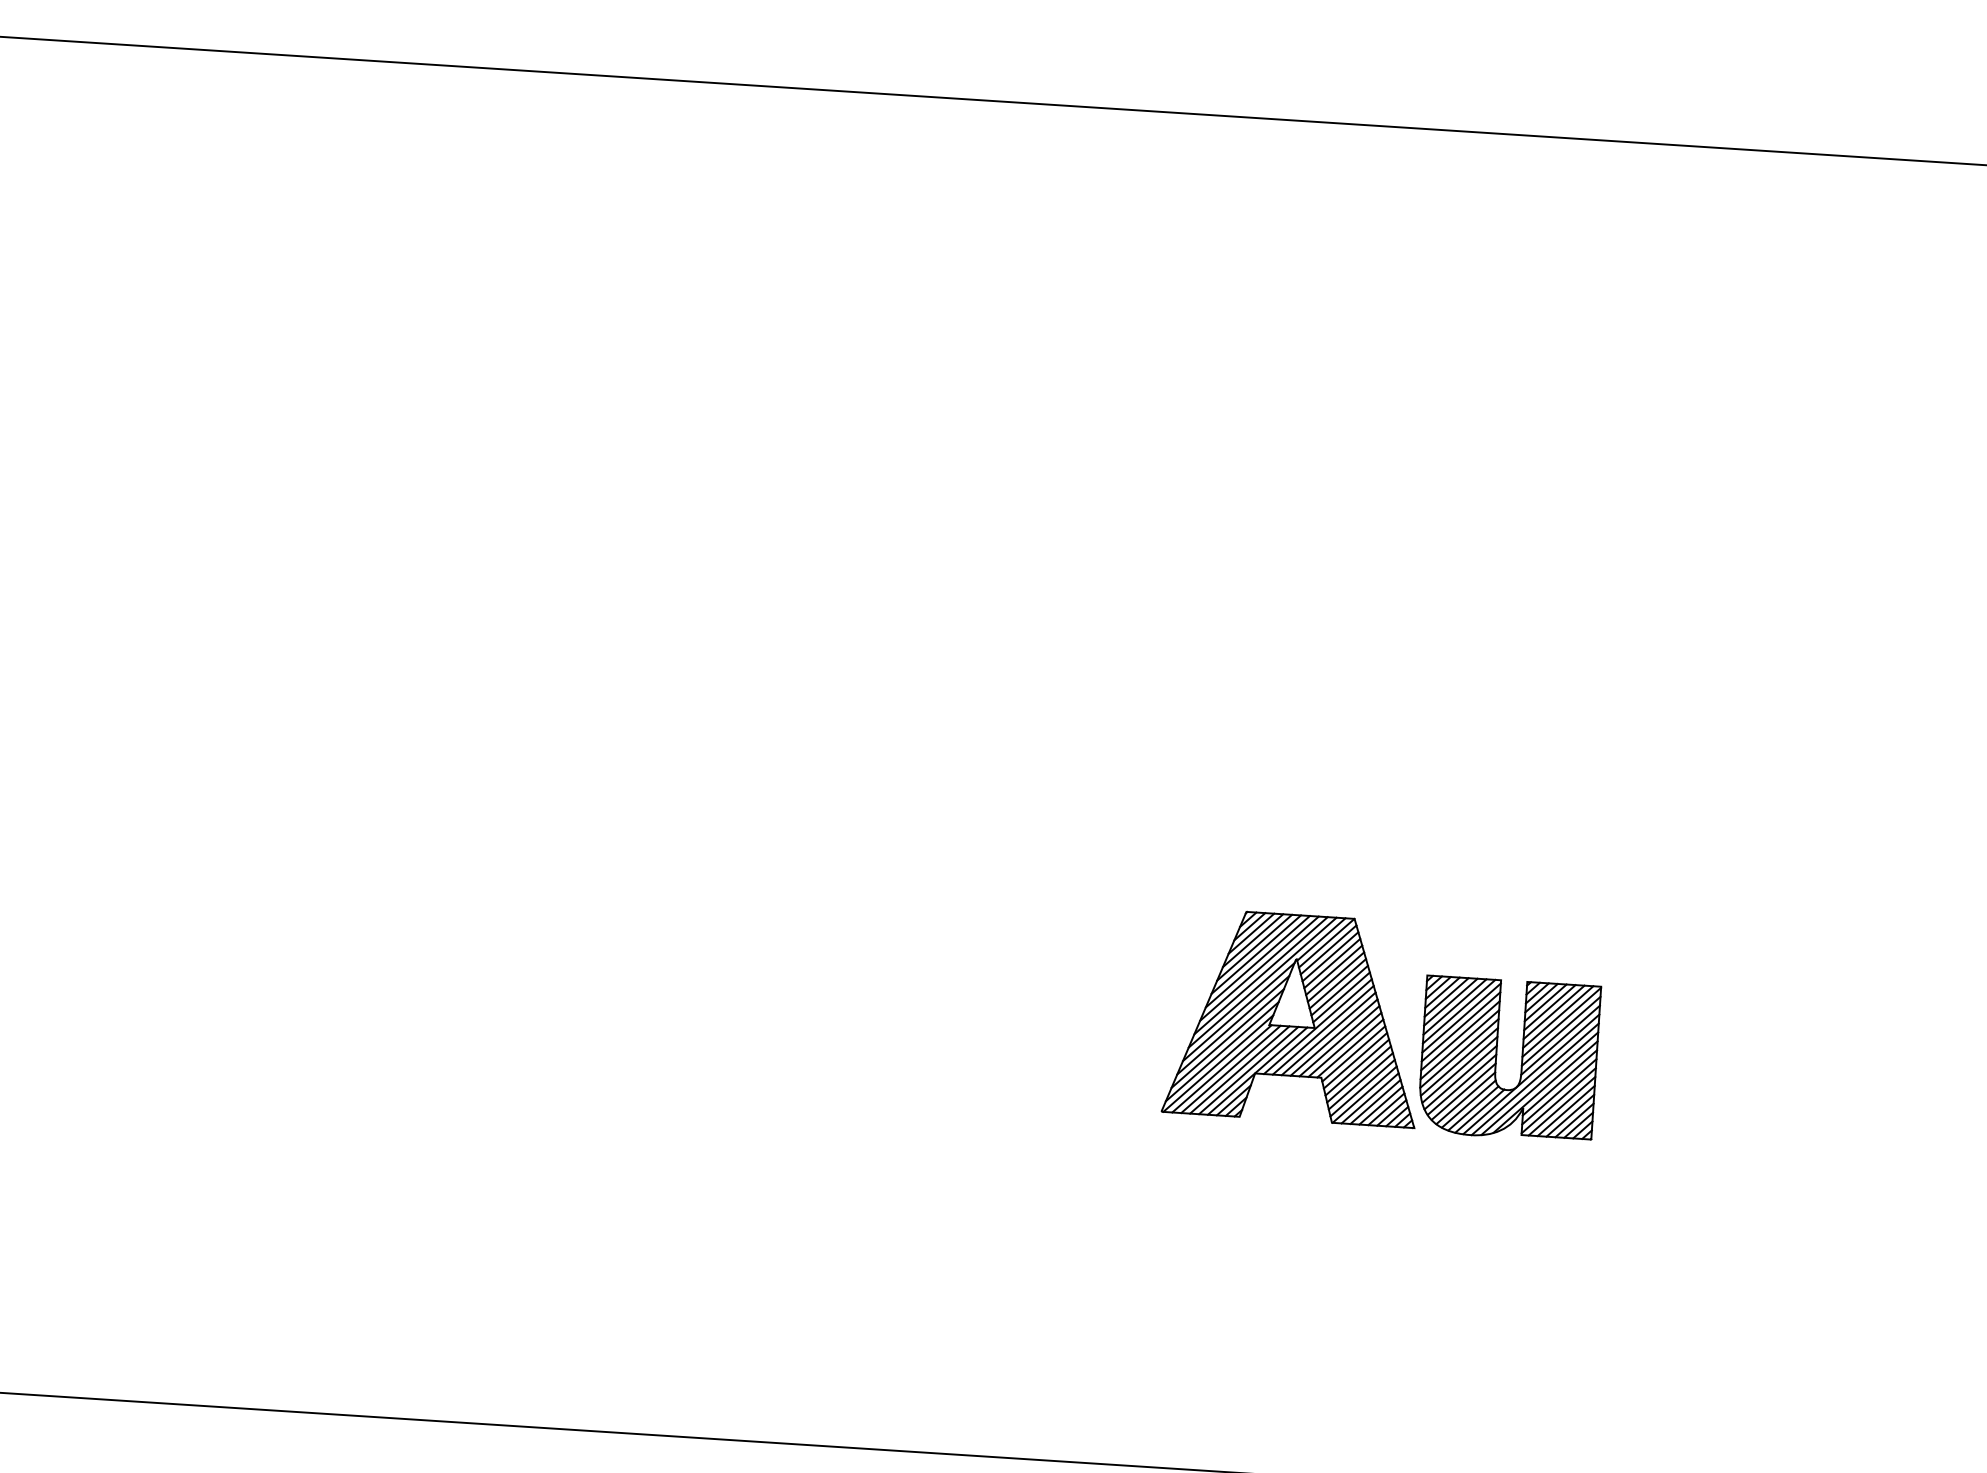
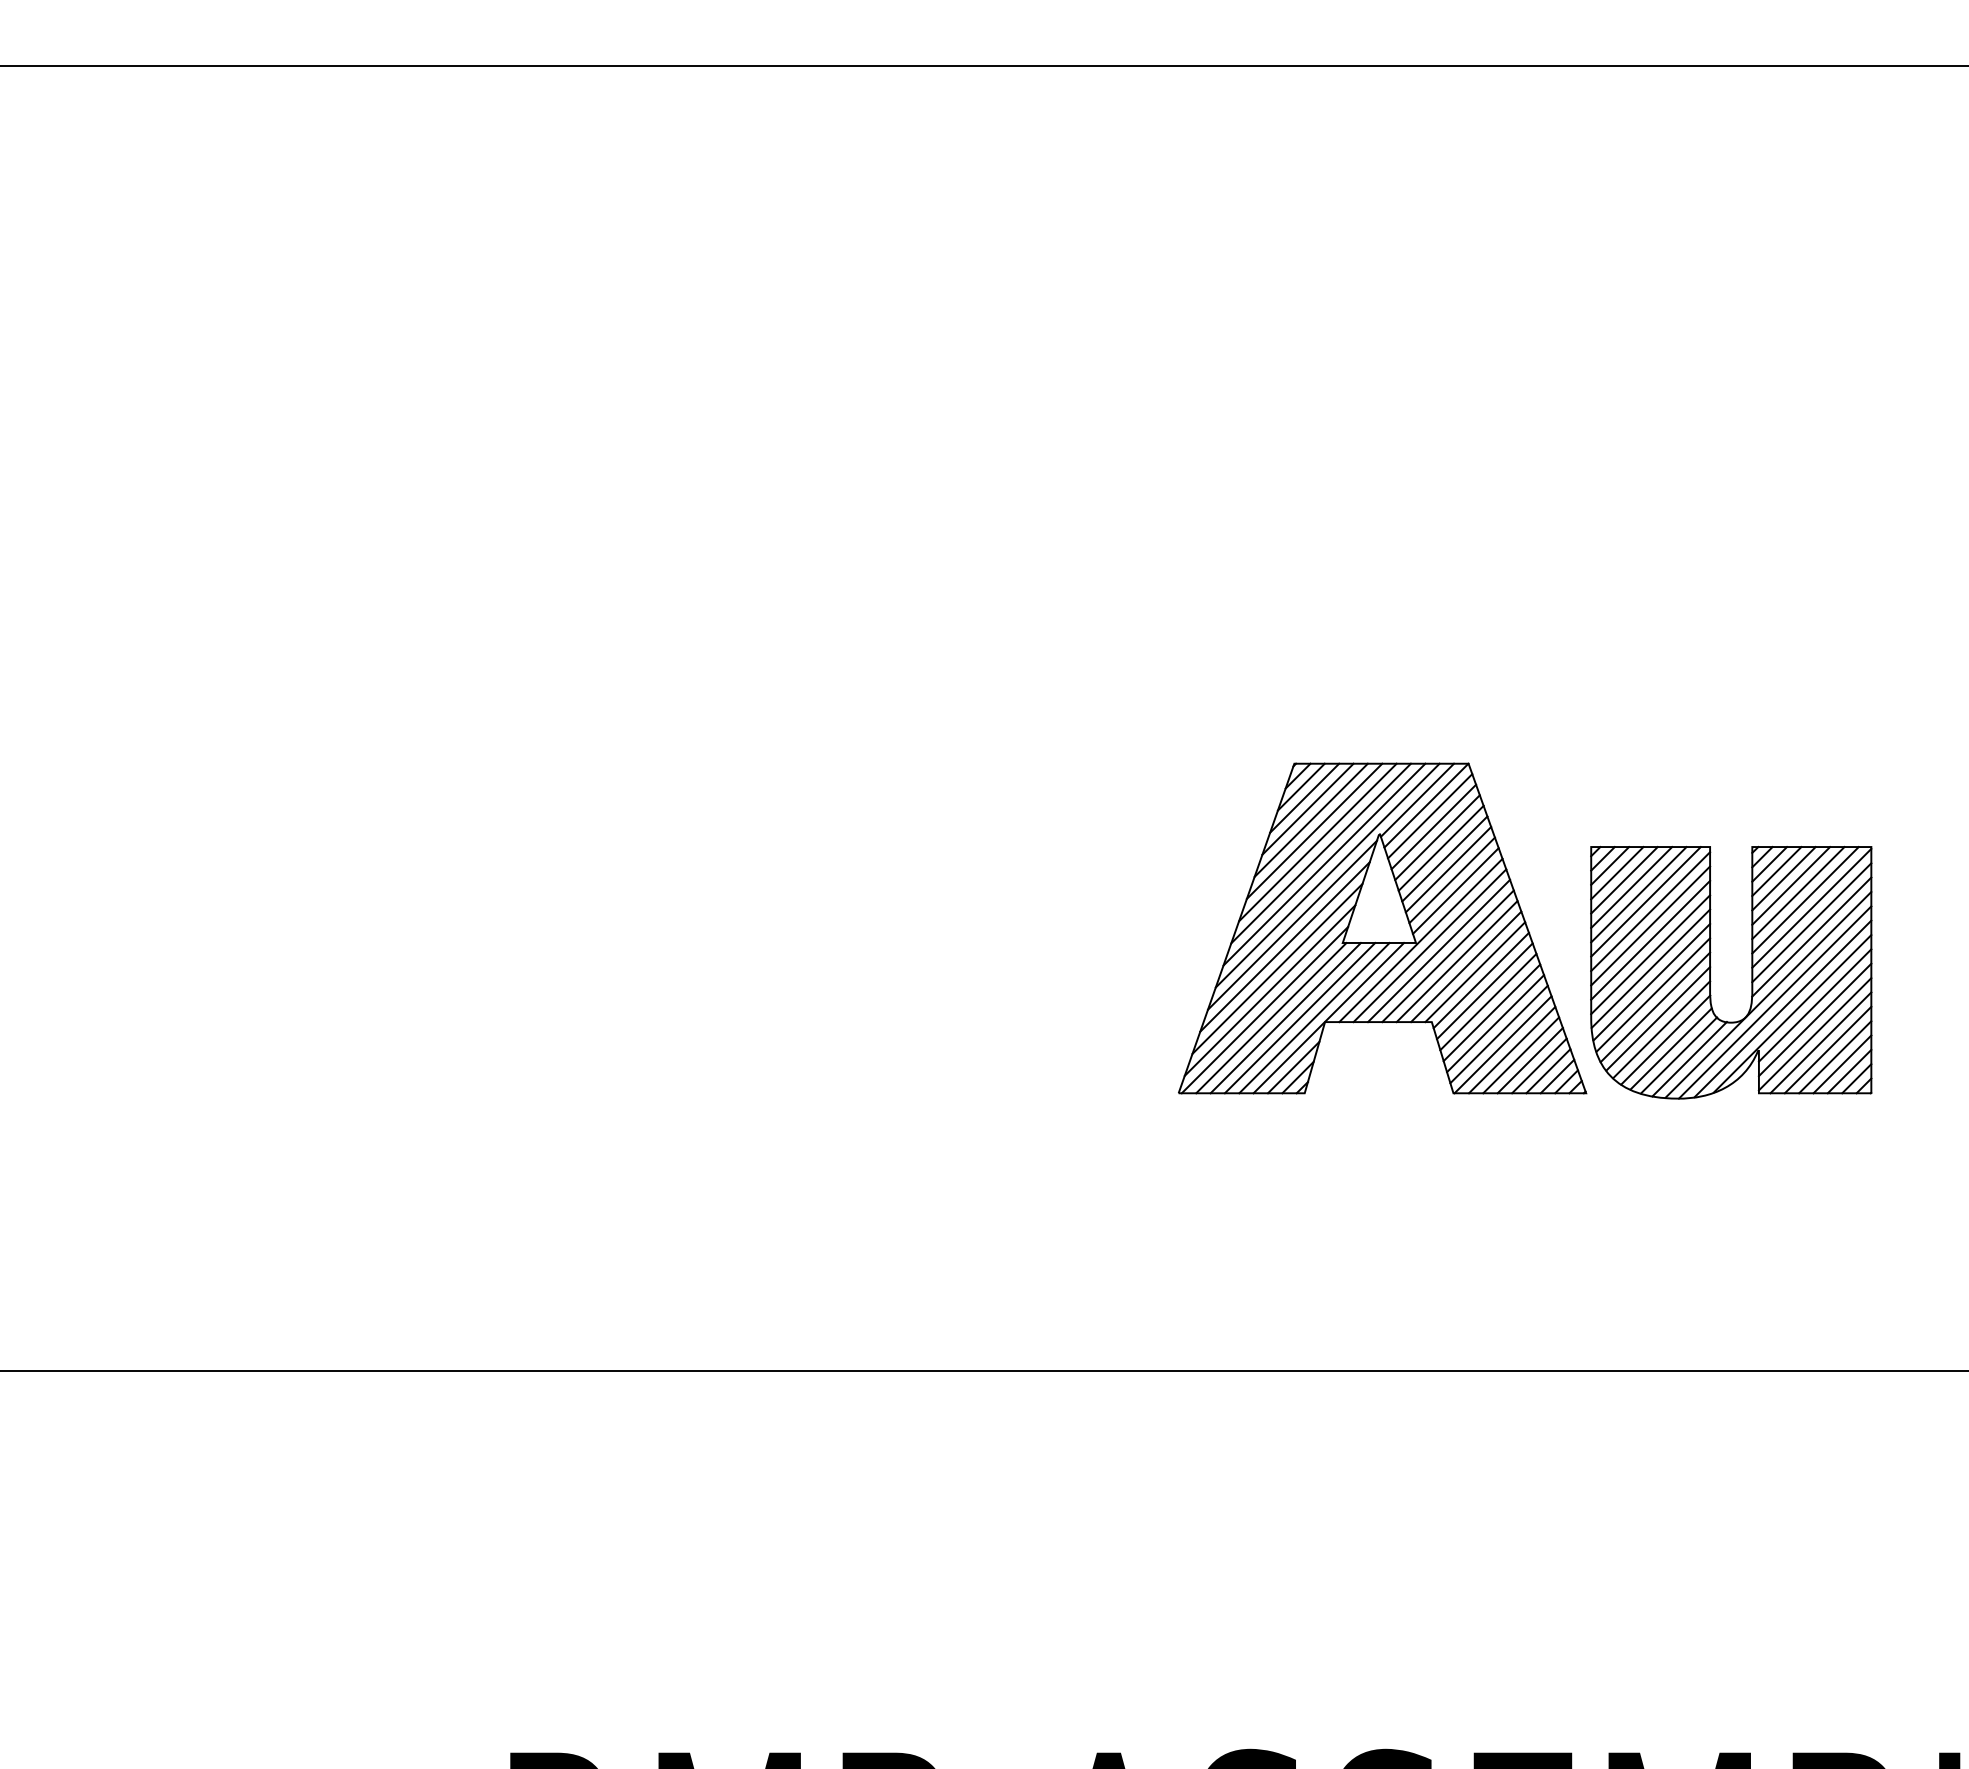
part: (1383, 1024) -> (1525, 930), size x1.67

